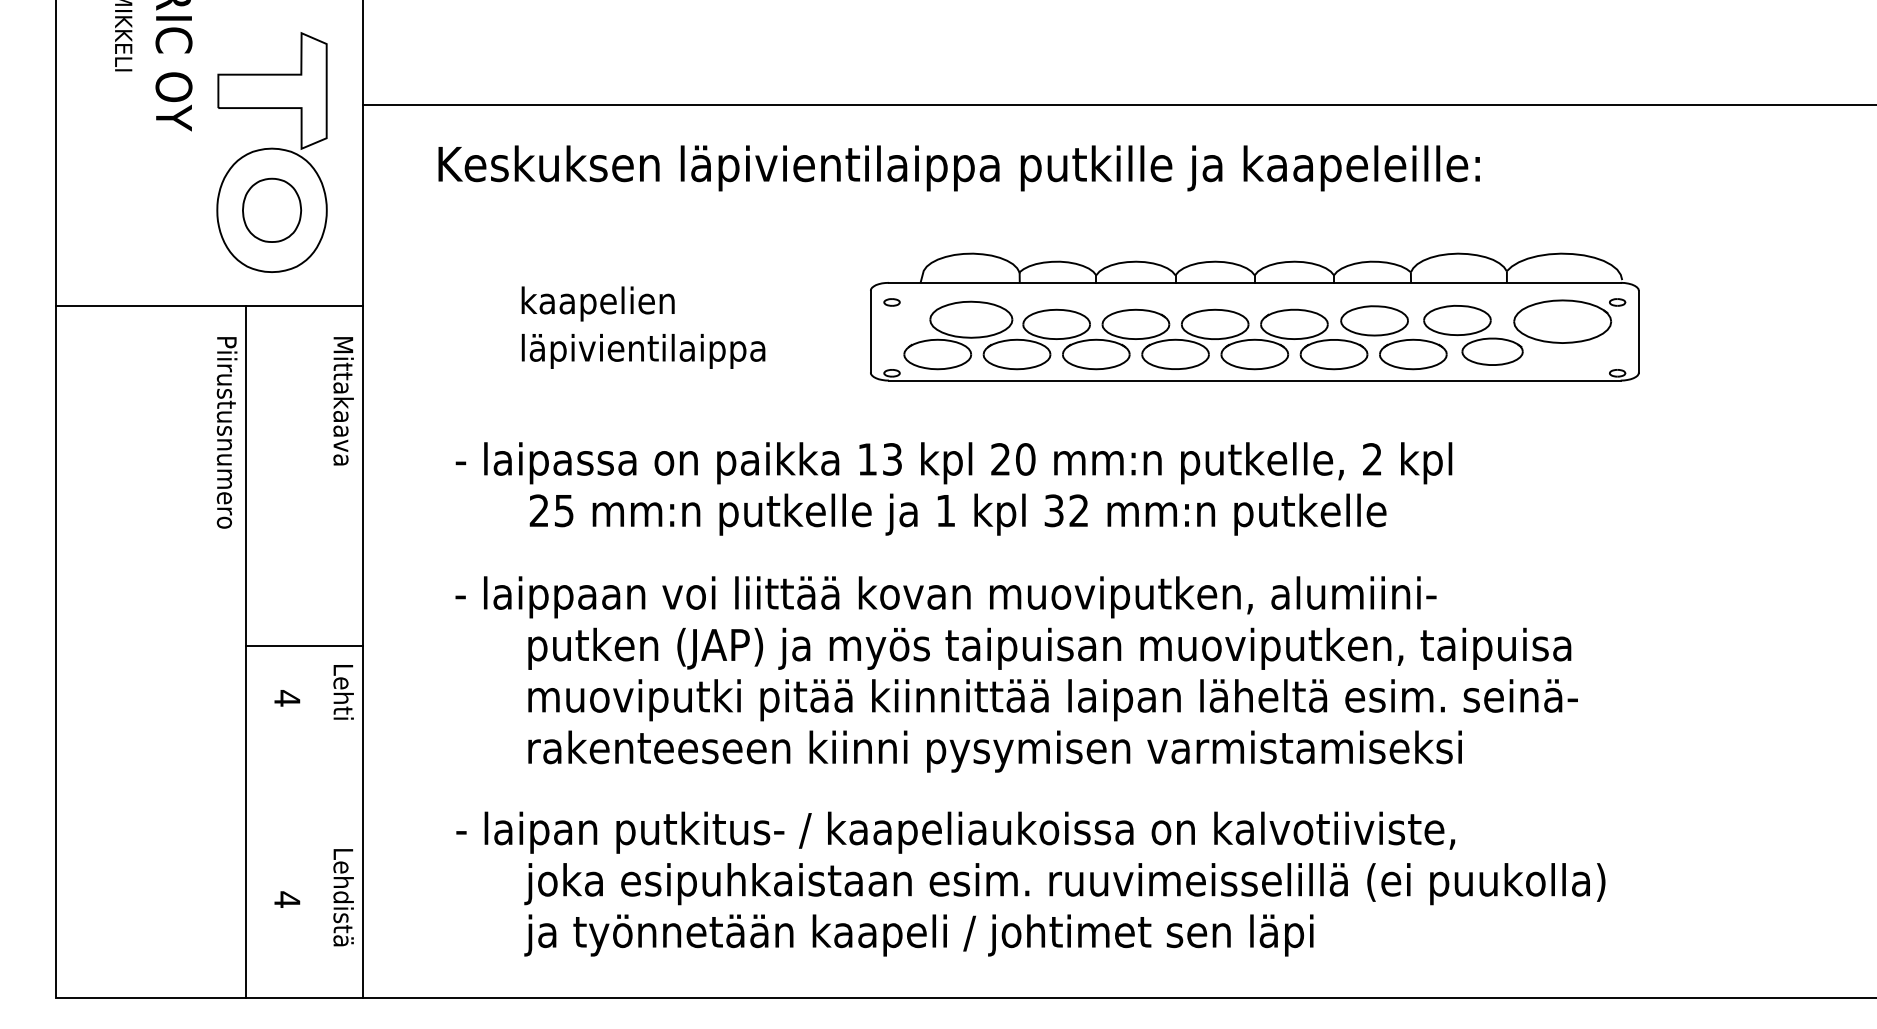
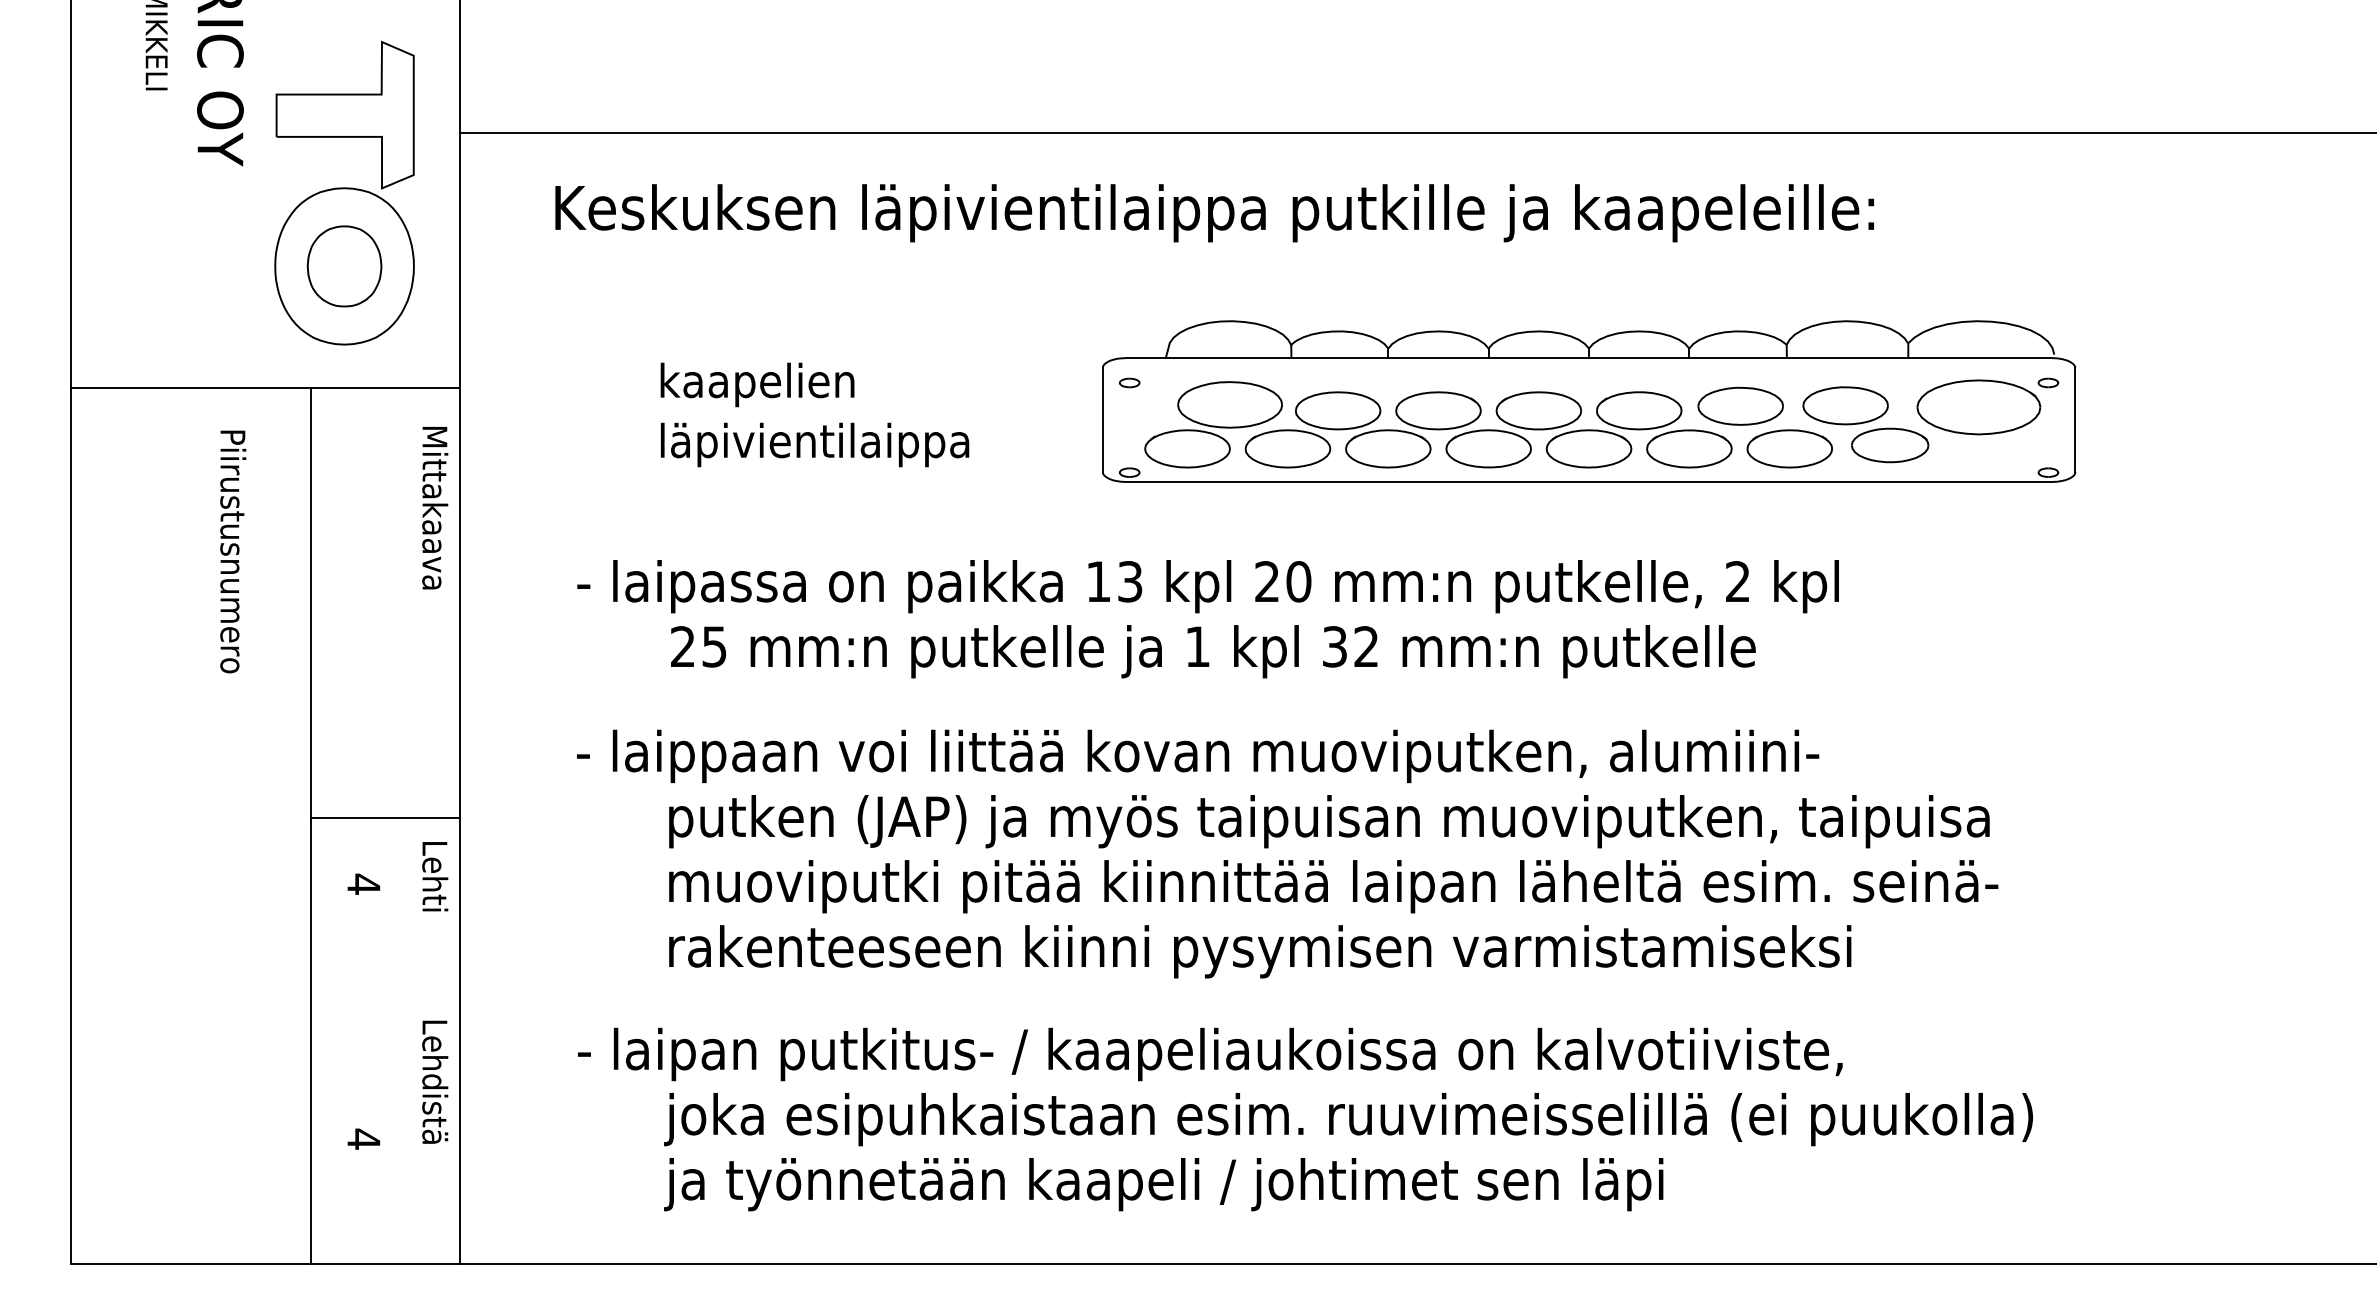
text: (226, 432) -> (232, 551), moved
text: (343, 897) -> (435, 1082), moved

